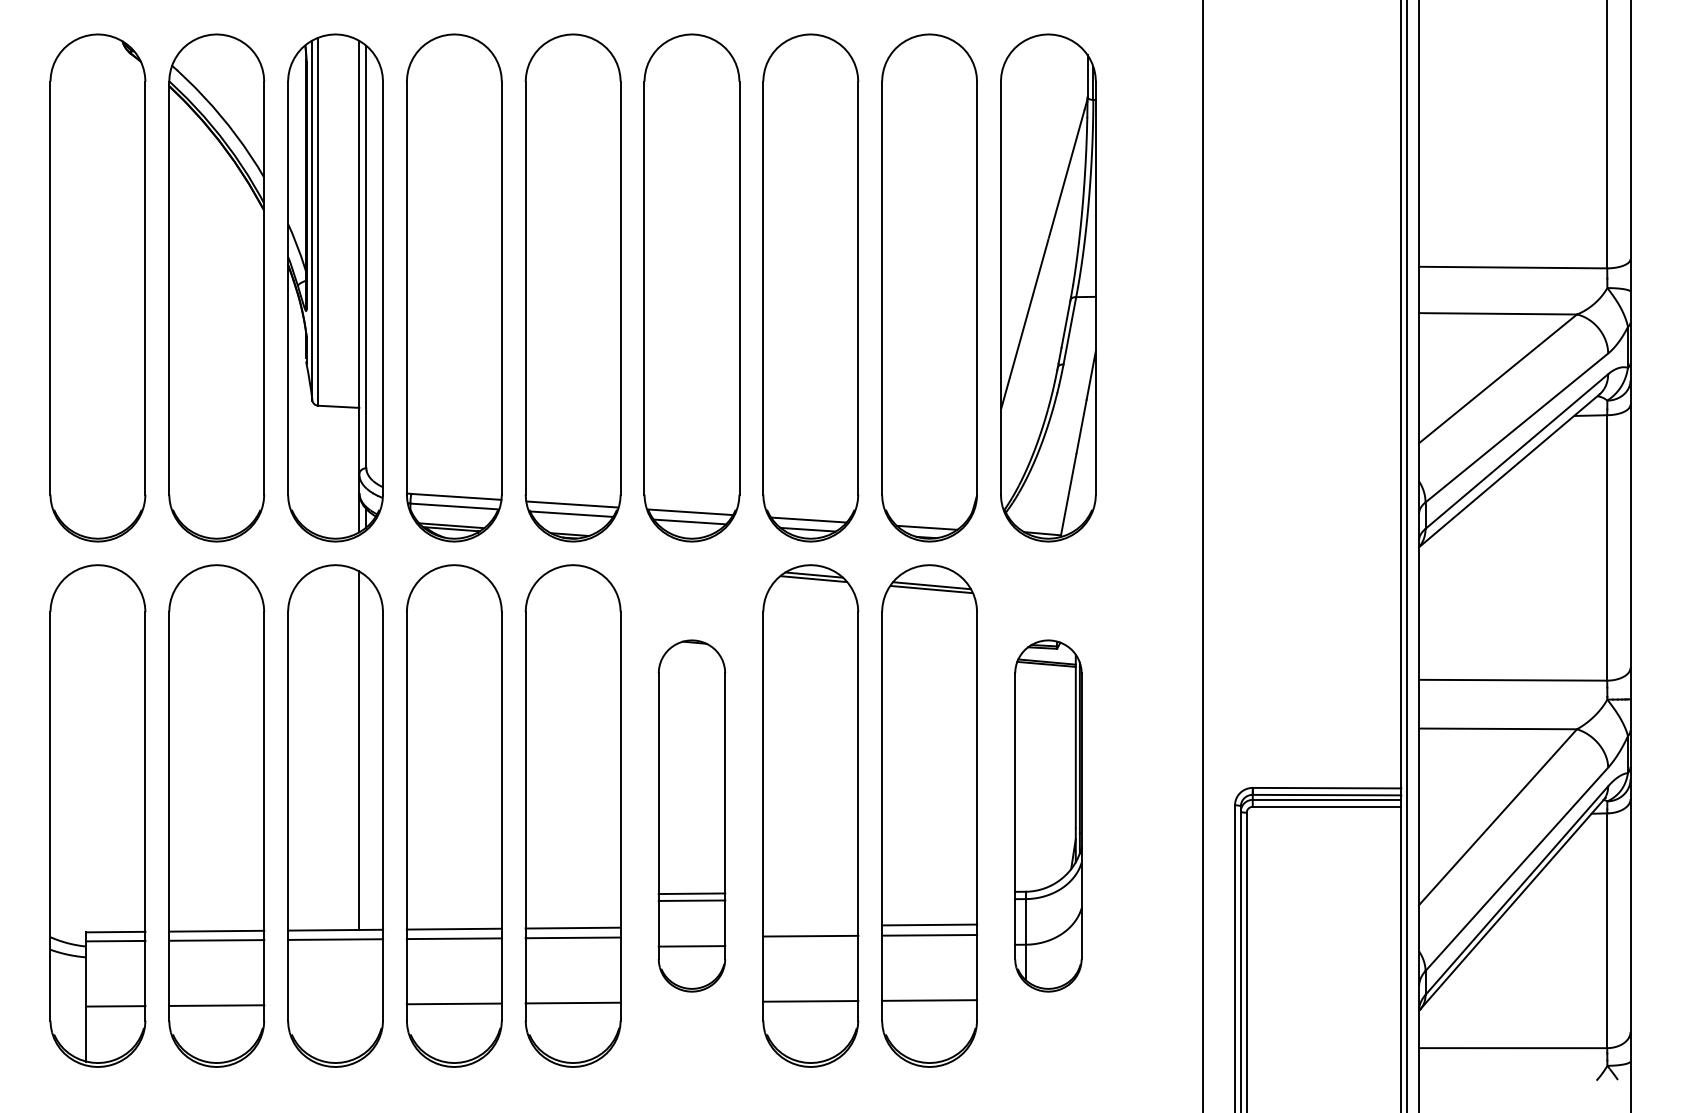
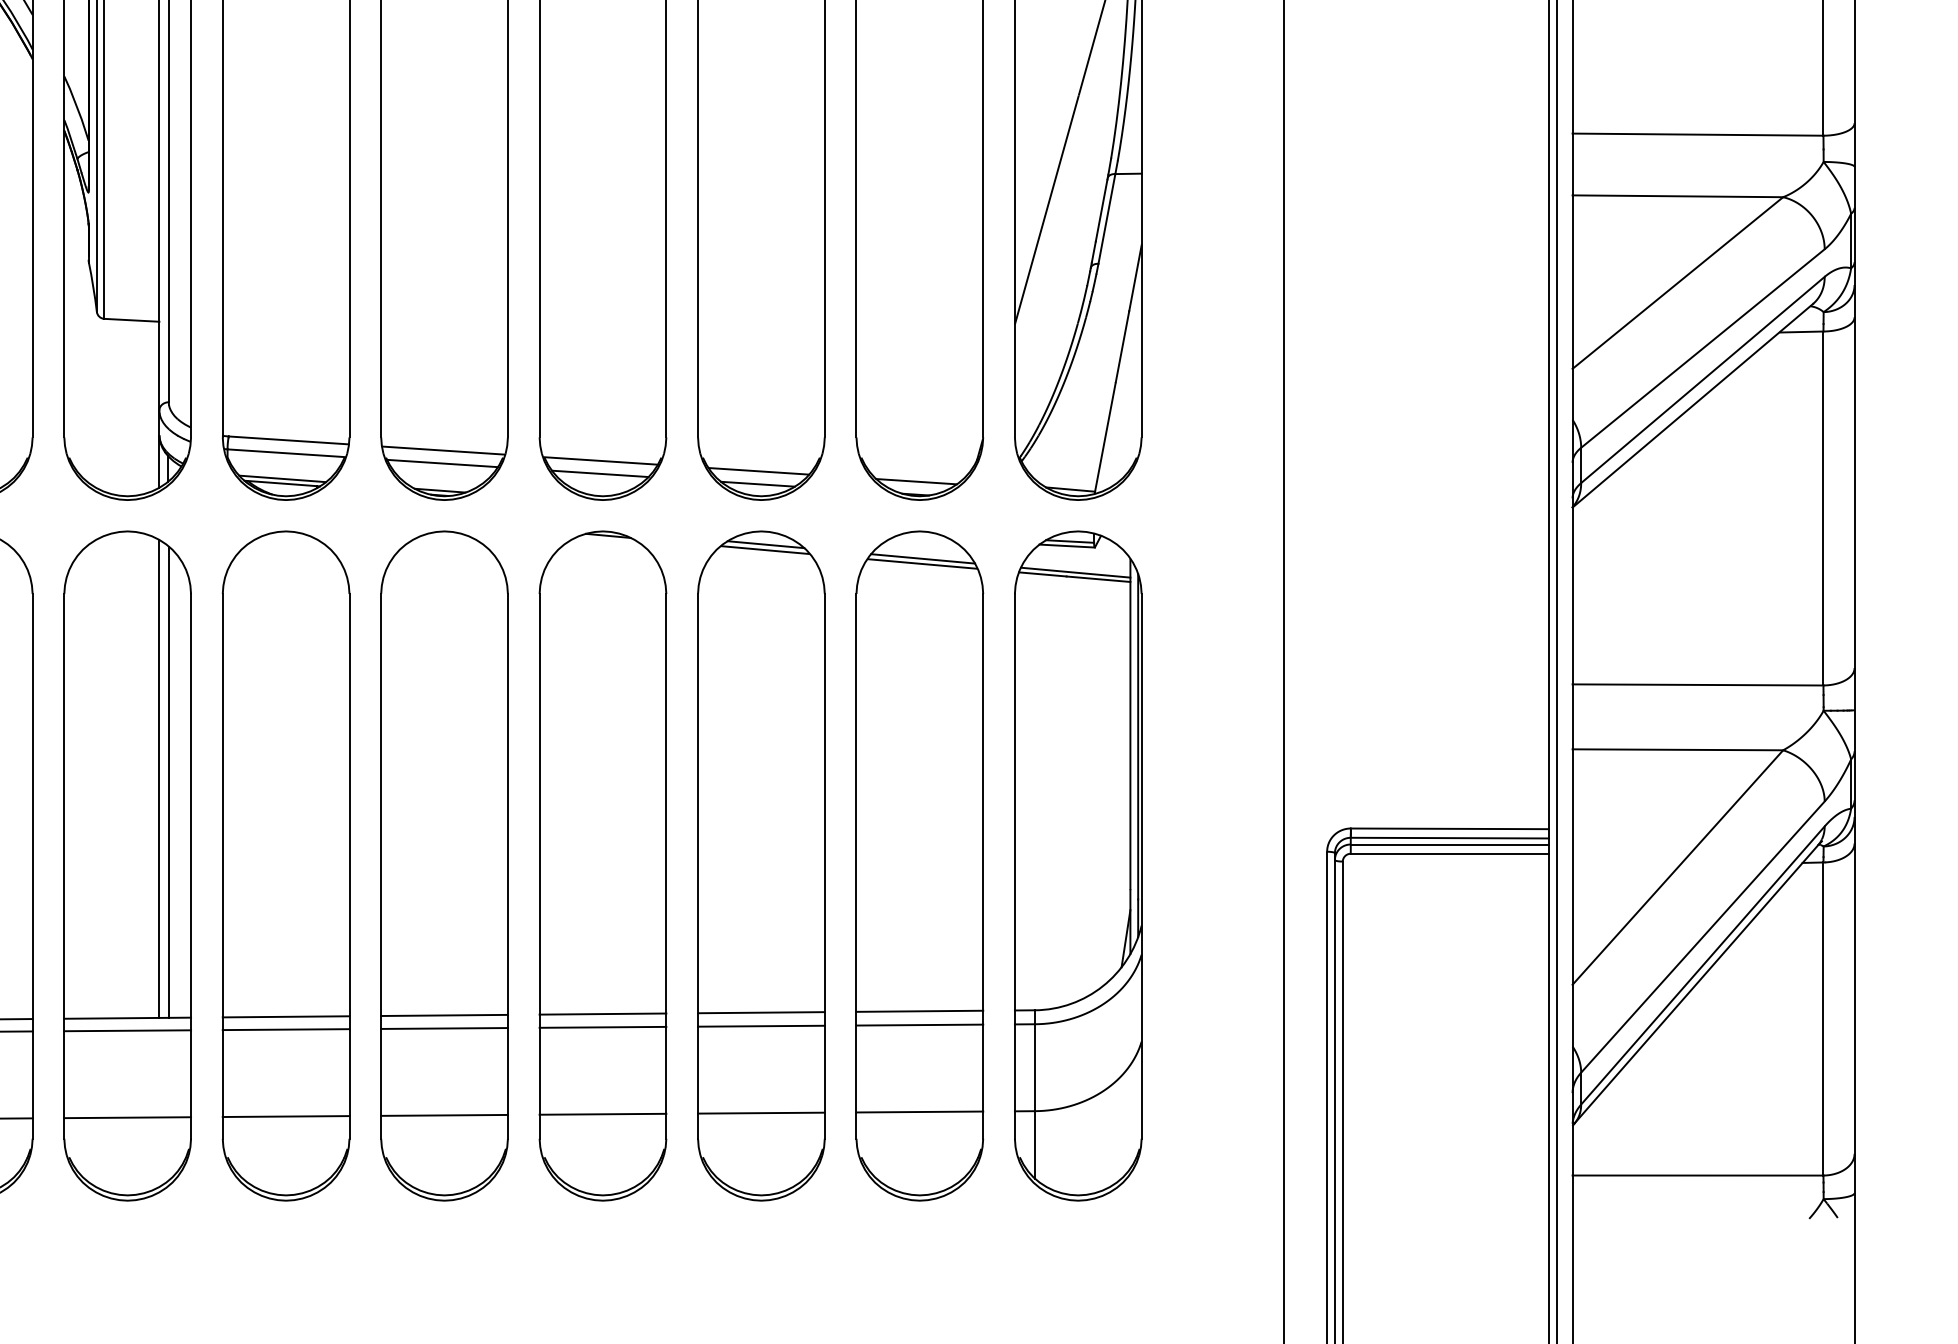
line: (366, 752) -> (168, 781), added
part: (691, 815) -> (602, 865), size x1.43
part: (1048, 815) -> (1078, 865), size x1.43
line: (810, 925) -> (761, 1011), added
line: (335, 1004) -> (127, 1117), added

